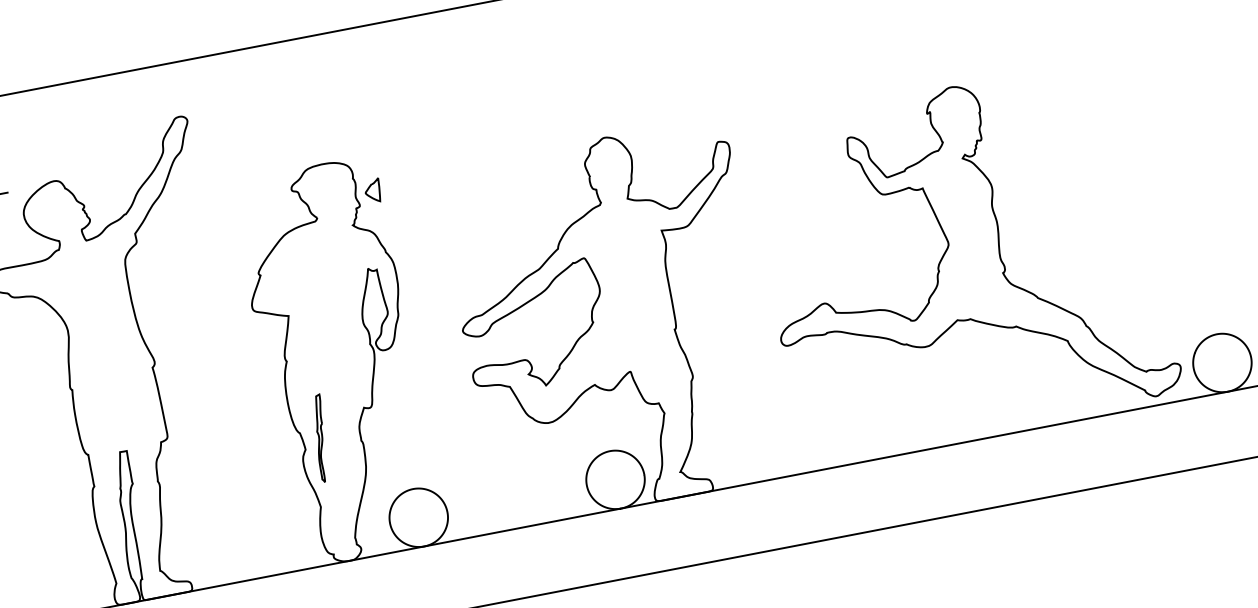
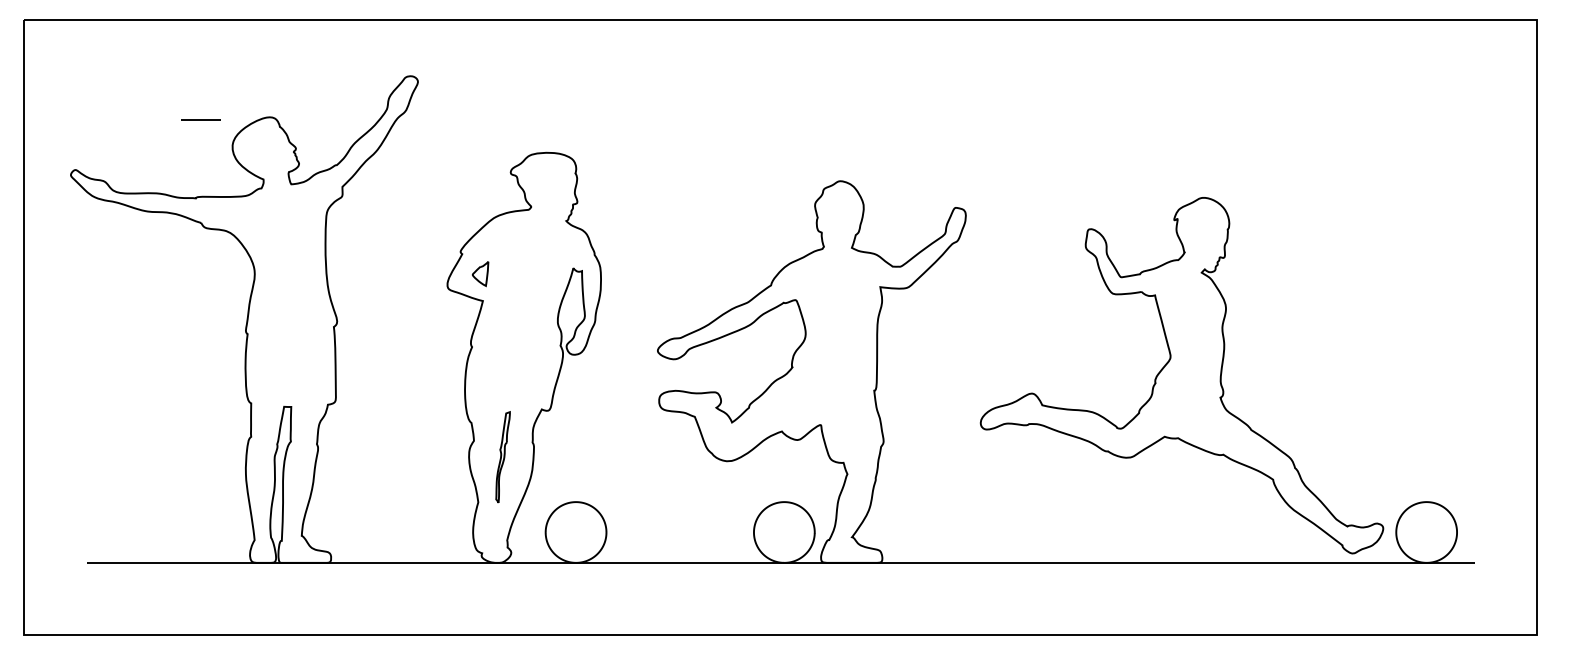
part: (372, 191) -> (480, 274), moved
part: (320, 438) -> (502, 457), moved

